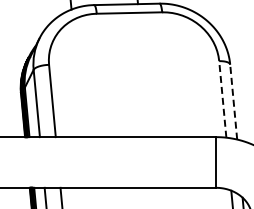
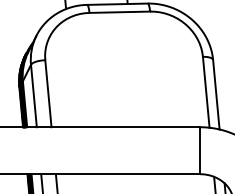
line: (222, 98) -> (205, 91), dashed -> solid
line: (233, 102) -> (216, 95), dashed -> solid

